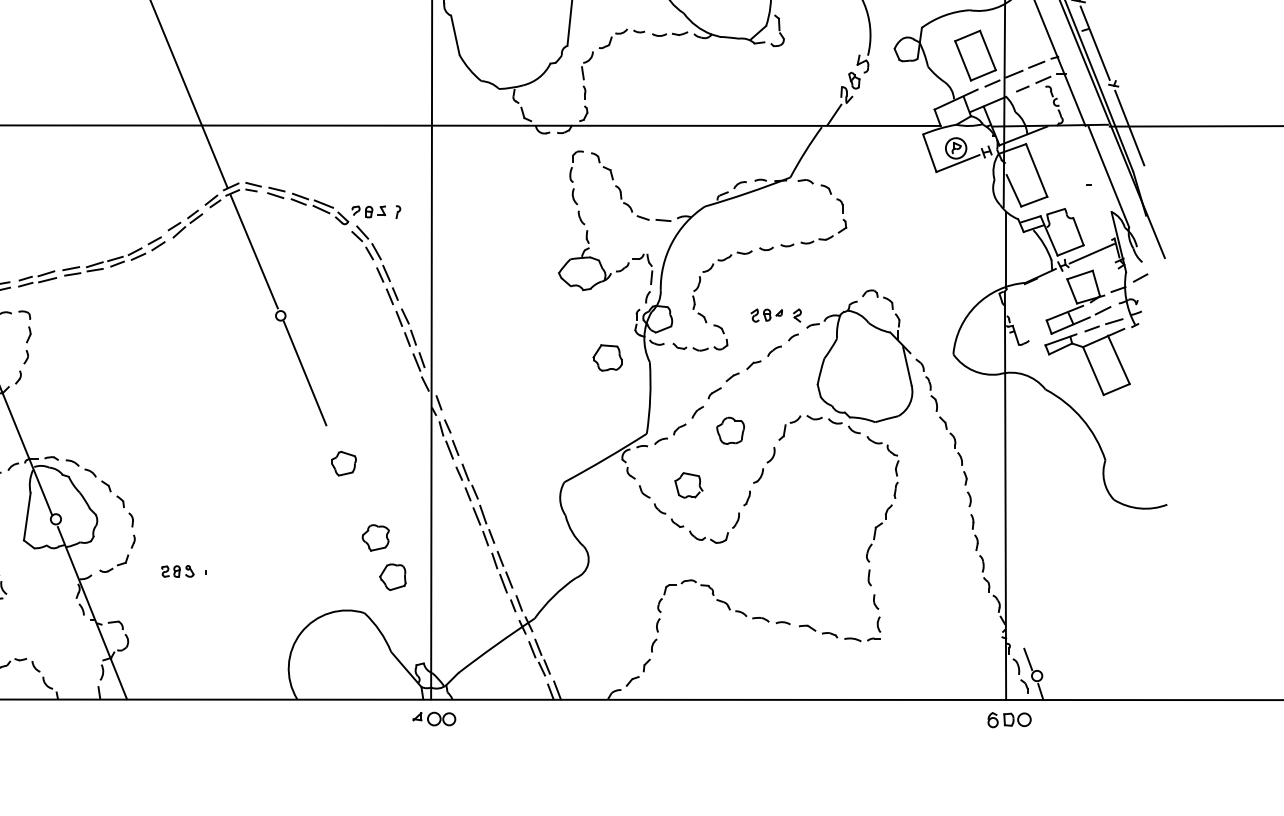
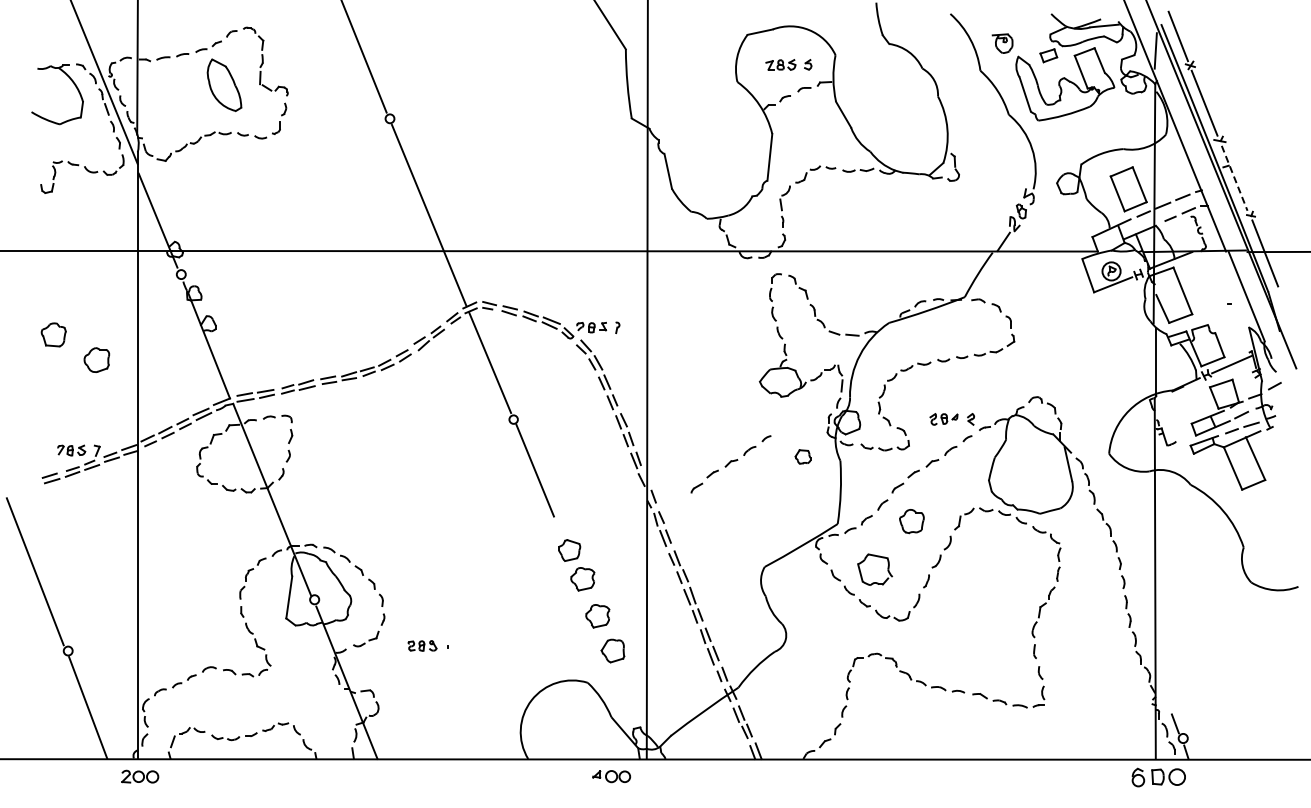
line: (1095, 43) -> (1234, 178), solid -> dashed
part: (607, 357) -> (802, 456), size x0.6
part: (525, 366) -> (730, 464), added
part: (688, 485) -> (874, 569), size x1.4
part: (358, 496) -> (582, 579), added
part: (434, 718) -> (611, 776), moved
part: (1009, 720) -> (1158, 777), size x1.4

